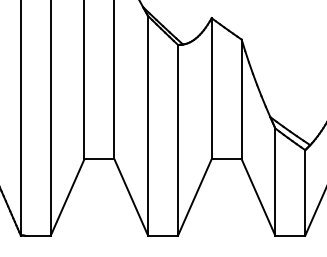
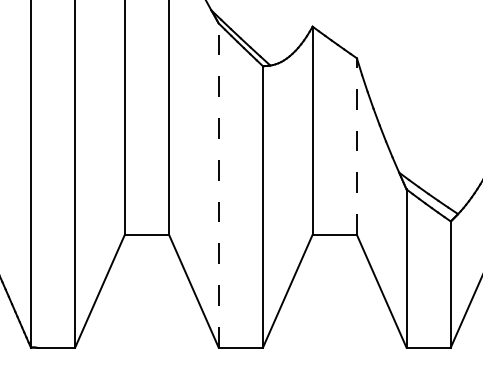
line: (241, 99) -> (356, 146), solid -> dashed
line: (148, 125) -> (219, 185), solid -> dashed

